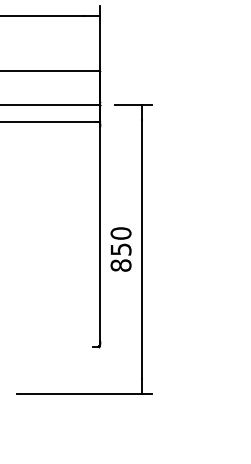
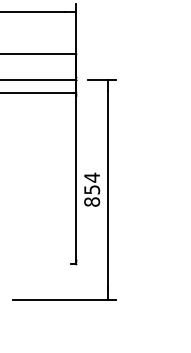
text: (120, 233) -> (91, 177), 850 -> 854

